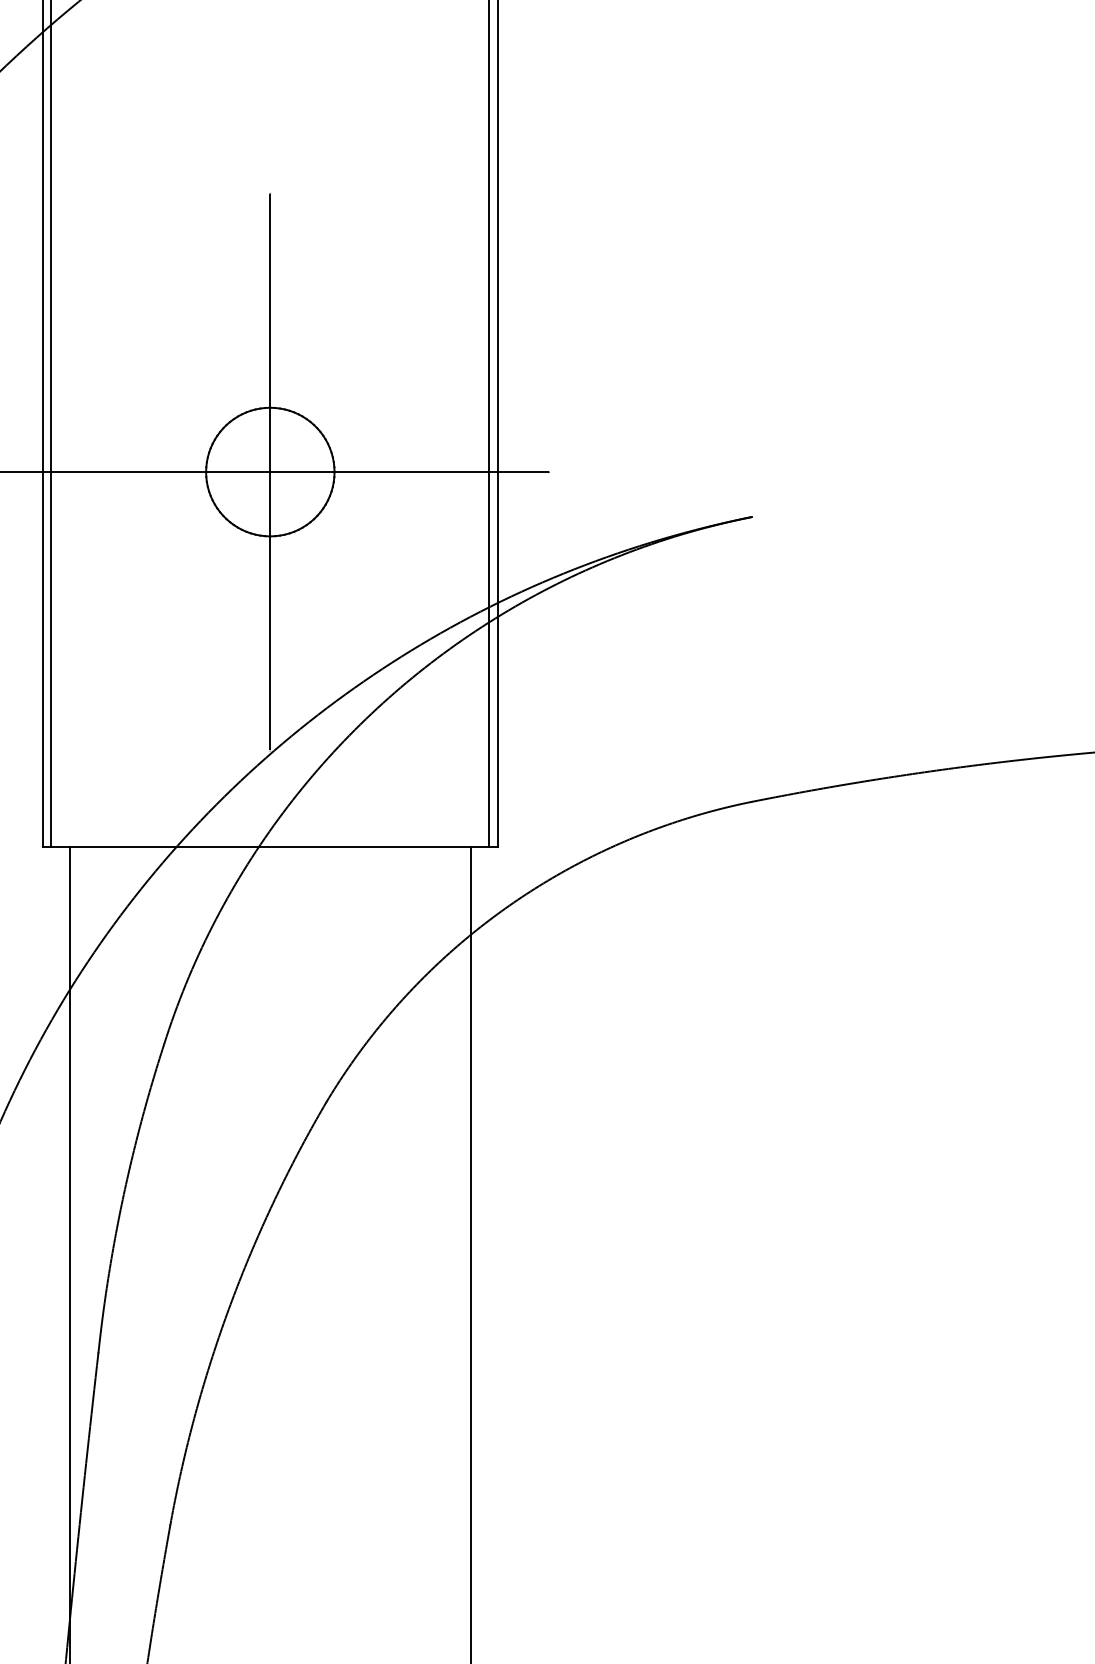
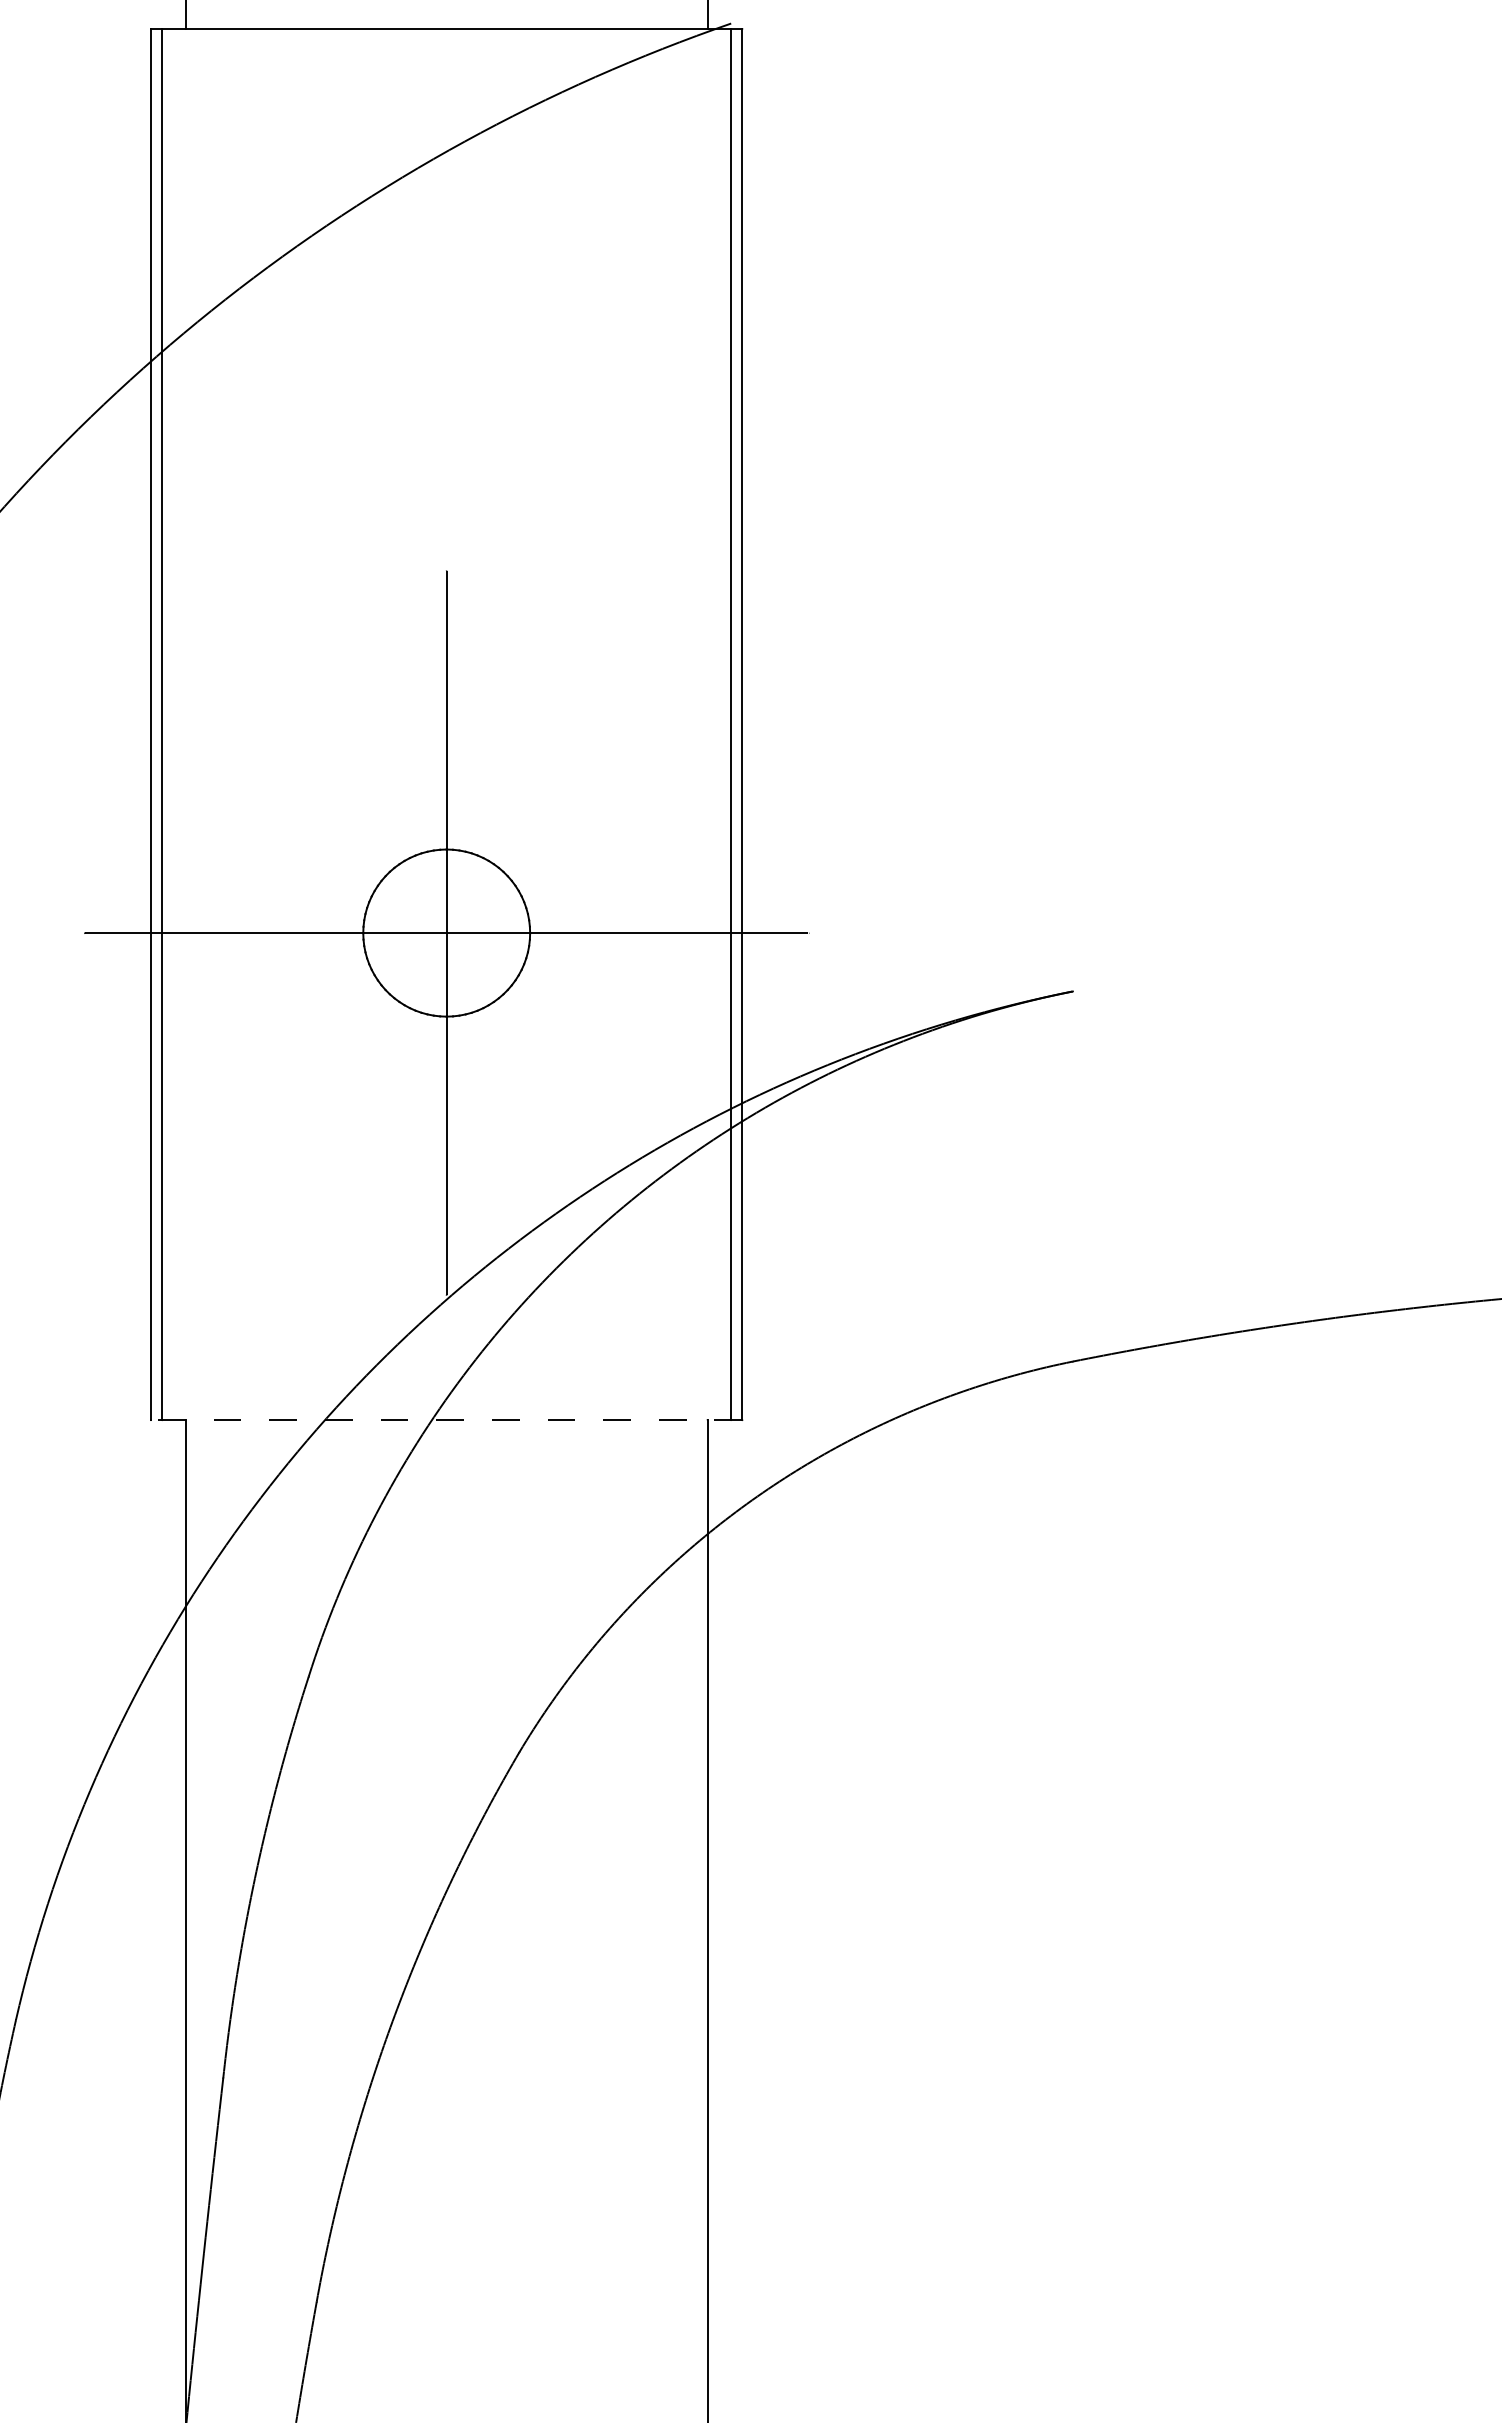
line: (270, 847) -> (446, 1420), solid -> dashed

